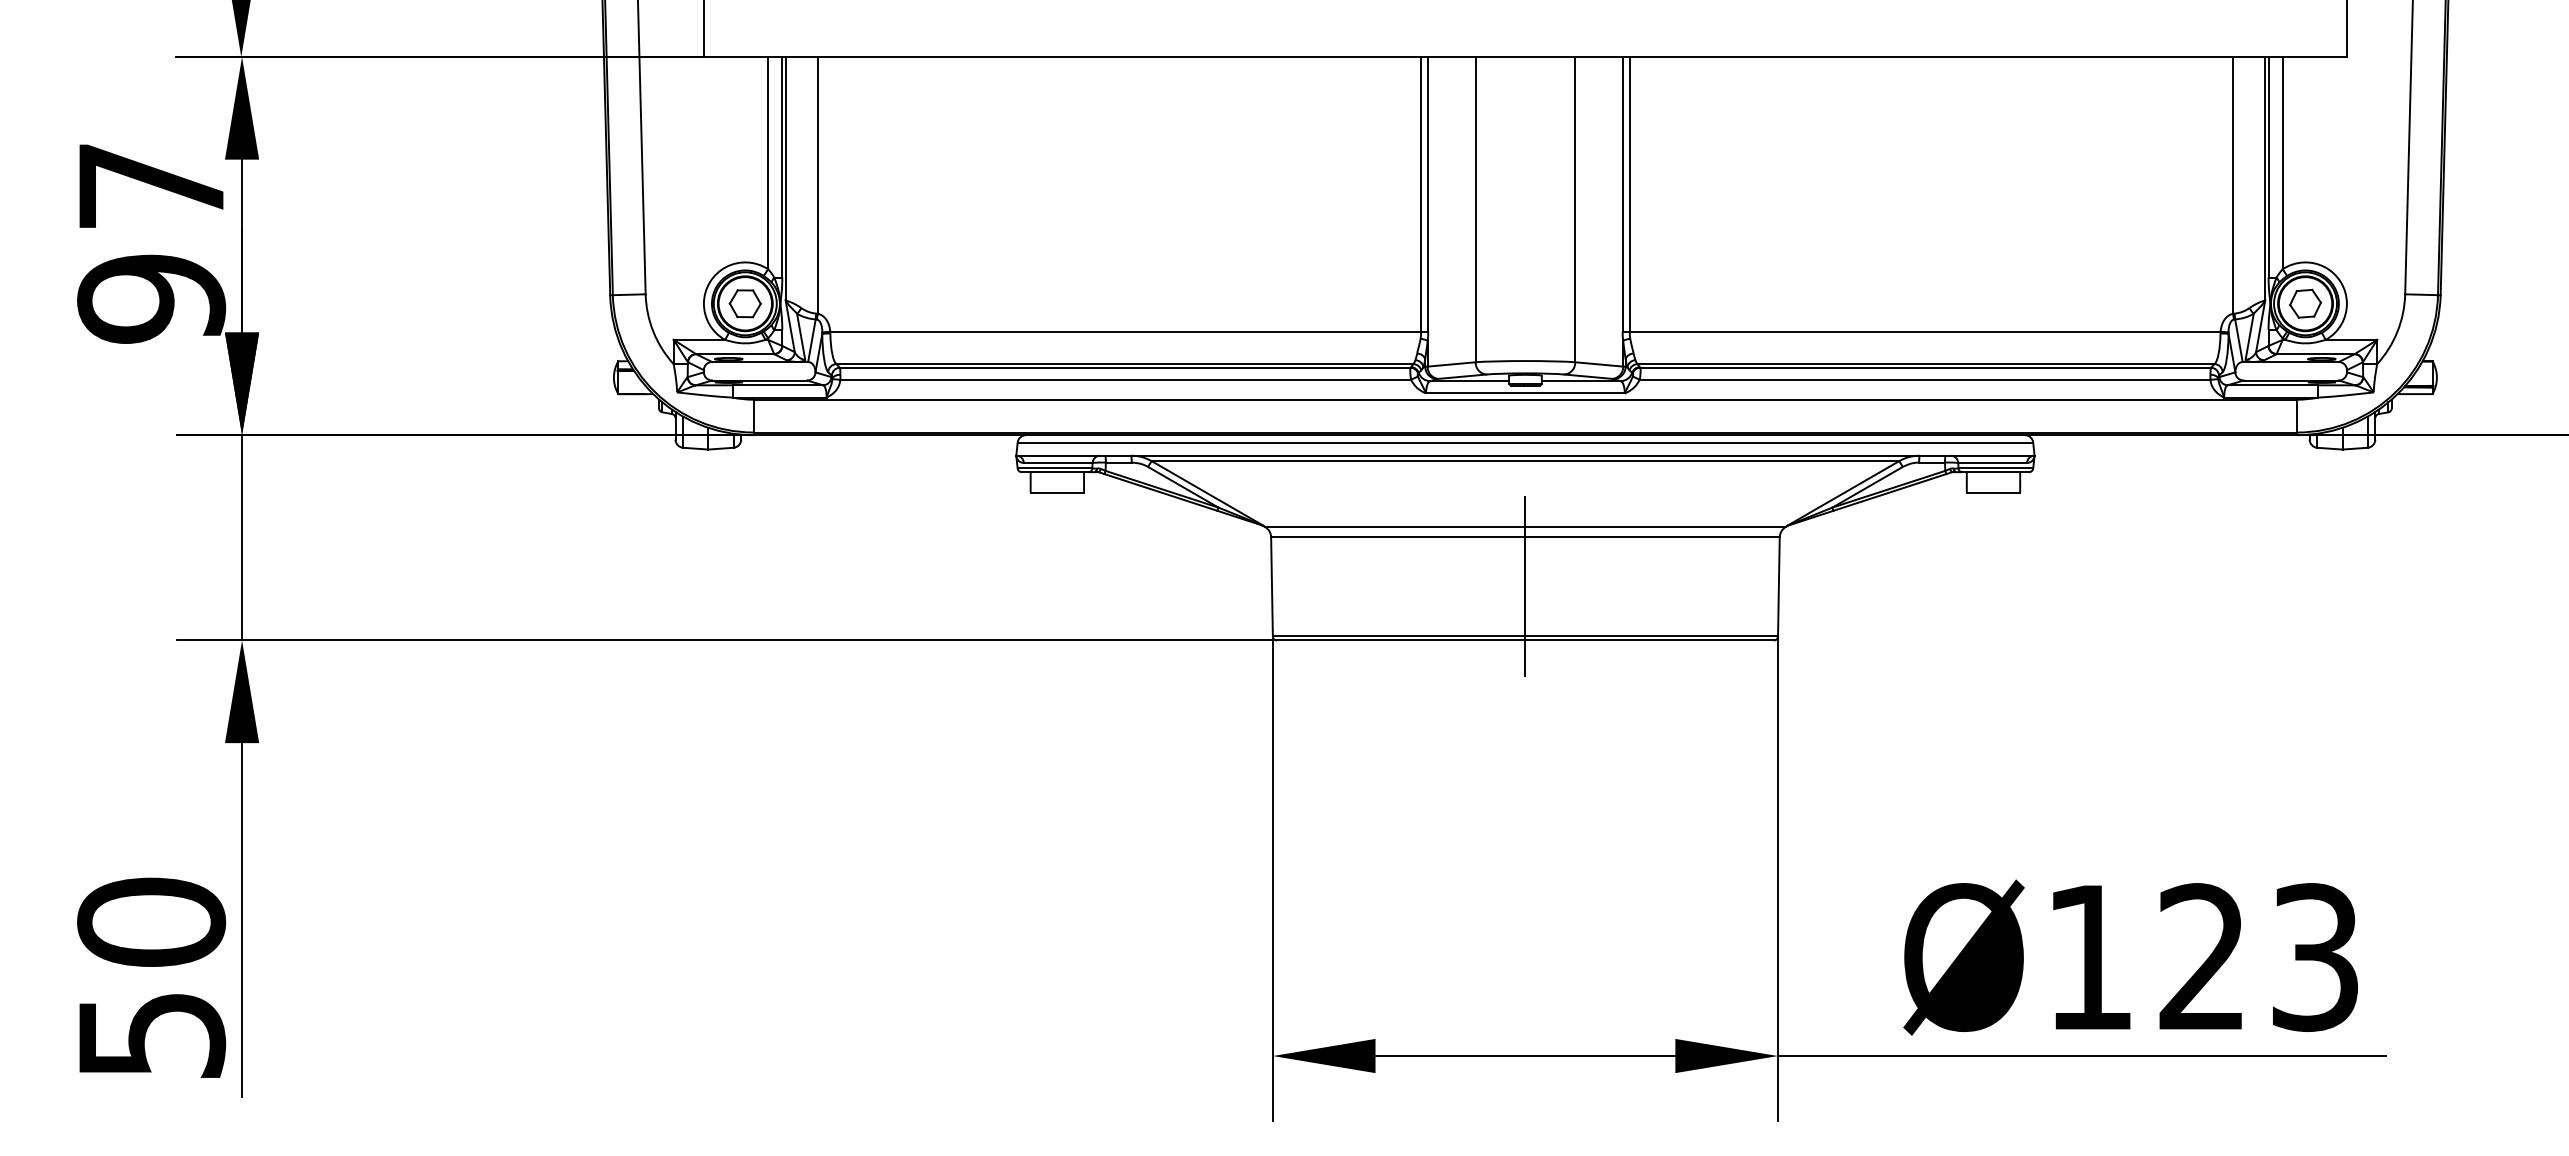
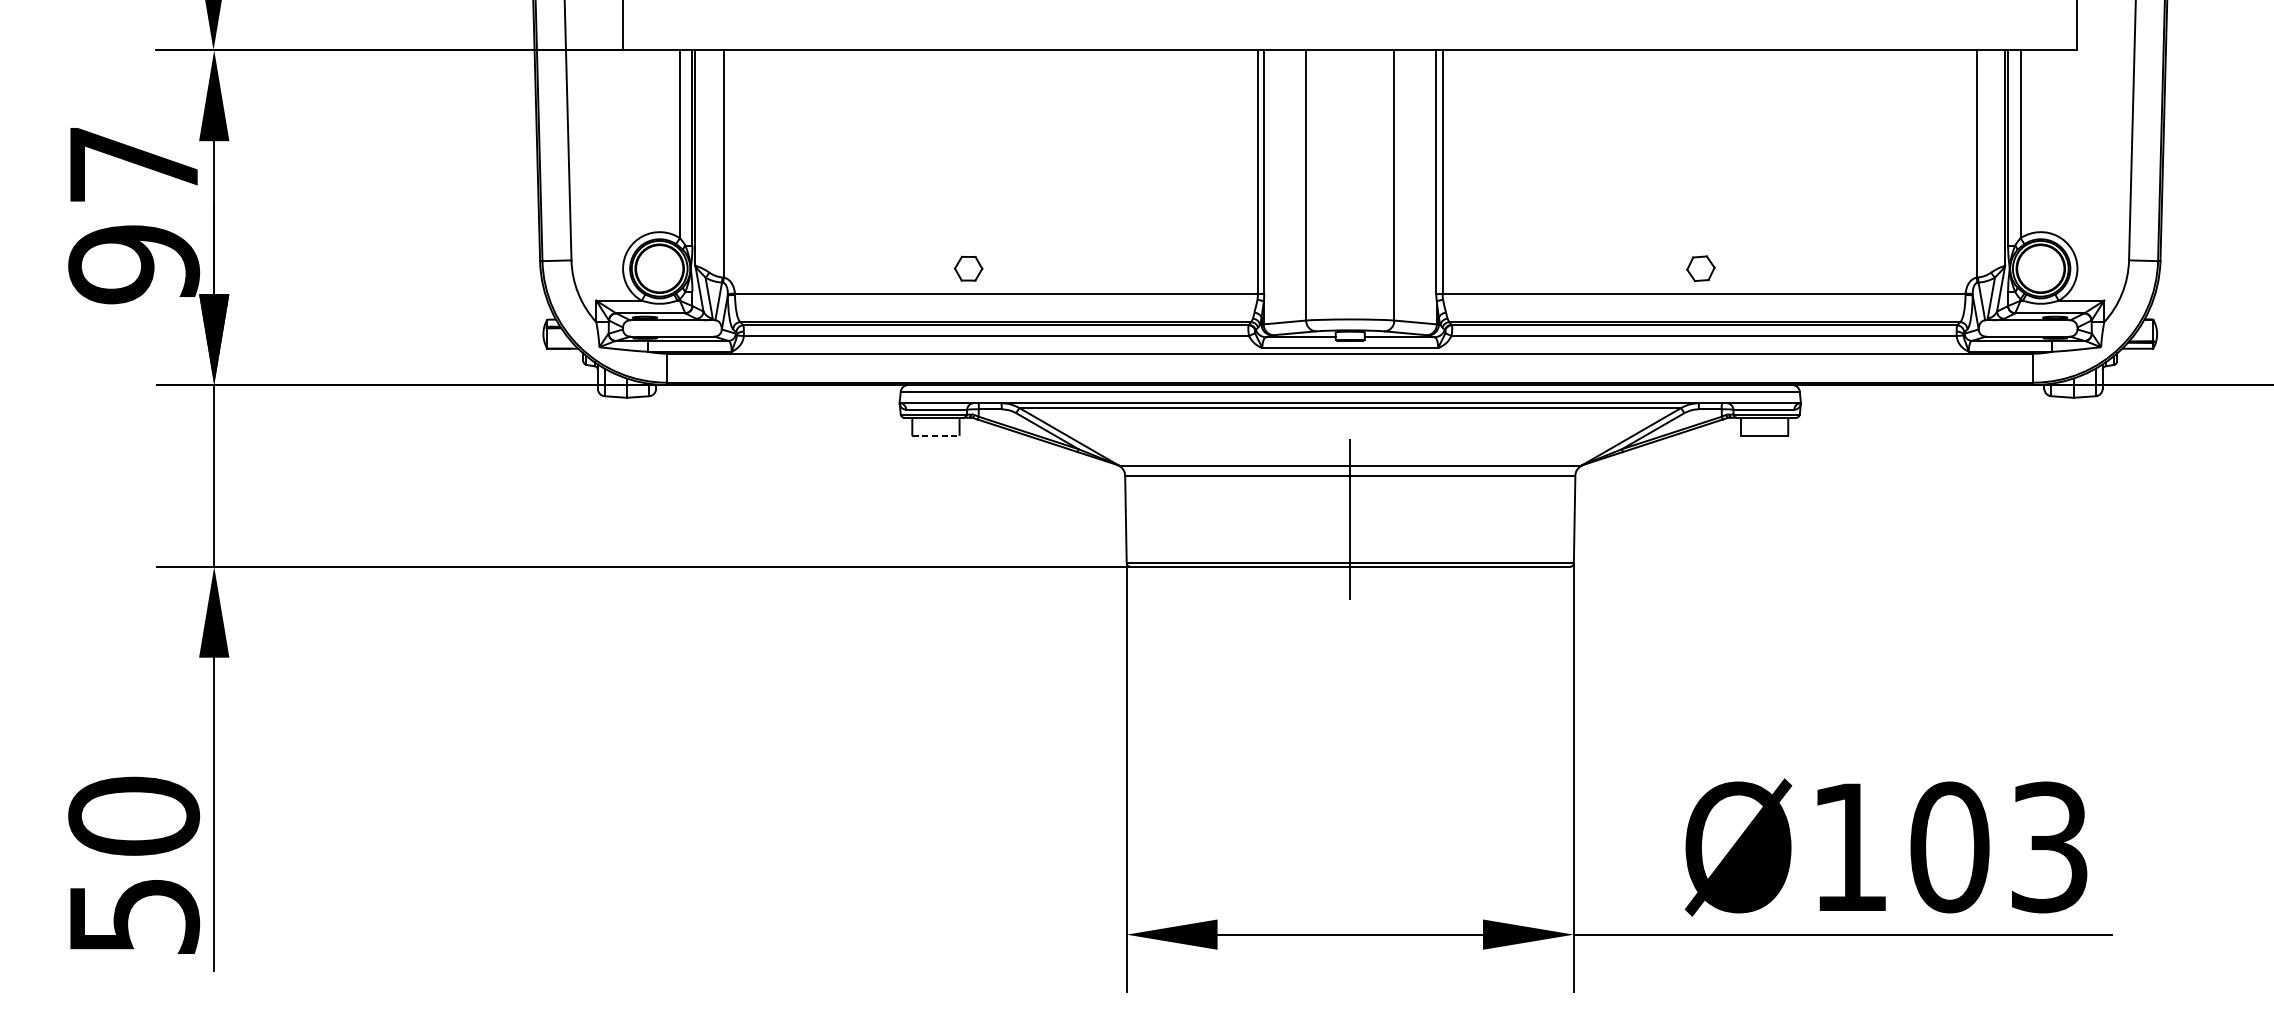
part: (744, 303) -> (967, 268), moved
part: (2305, 303) -> (1700, 268), moved
line: (1057, 492) -> (936, 435), solid -> dashed
text: (2202, 957) -> (1949, 847), Ø123 -> Ø103

